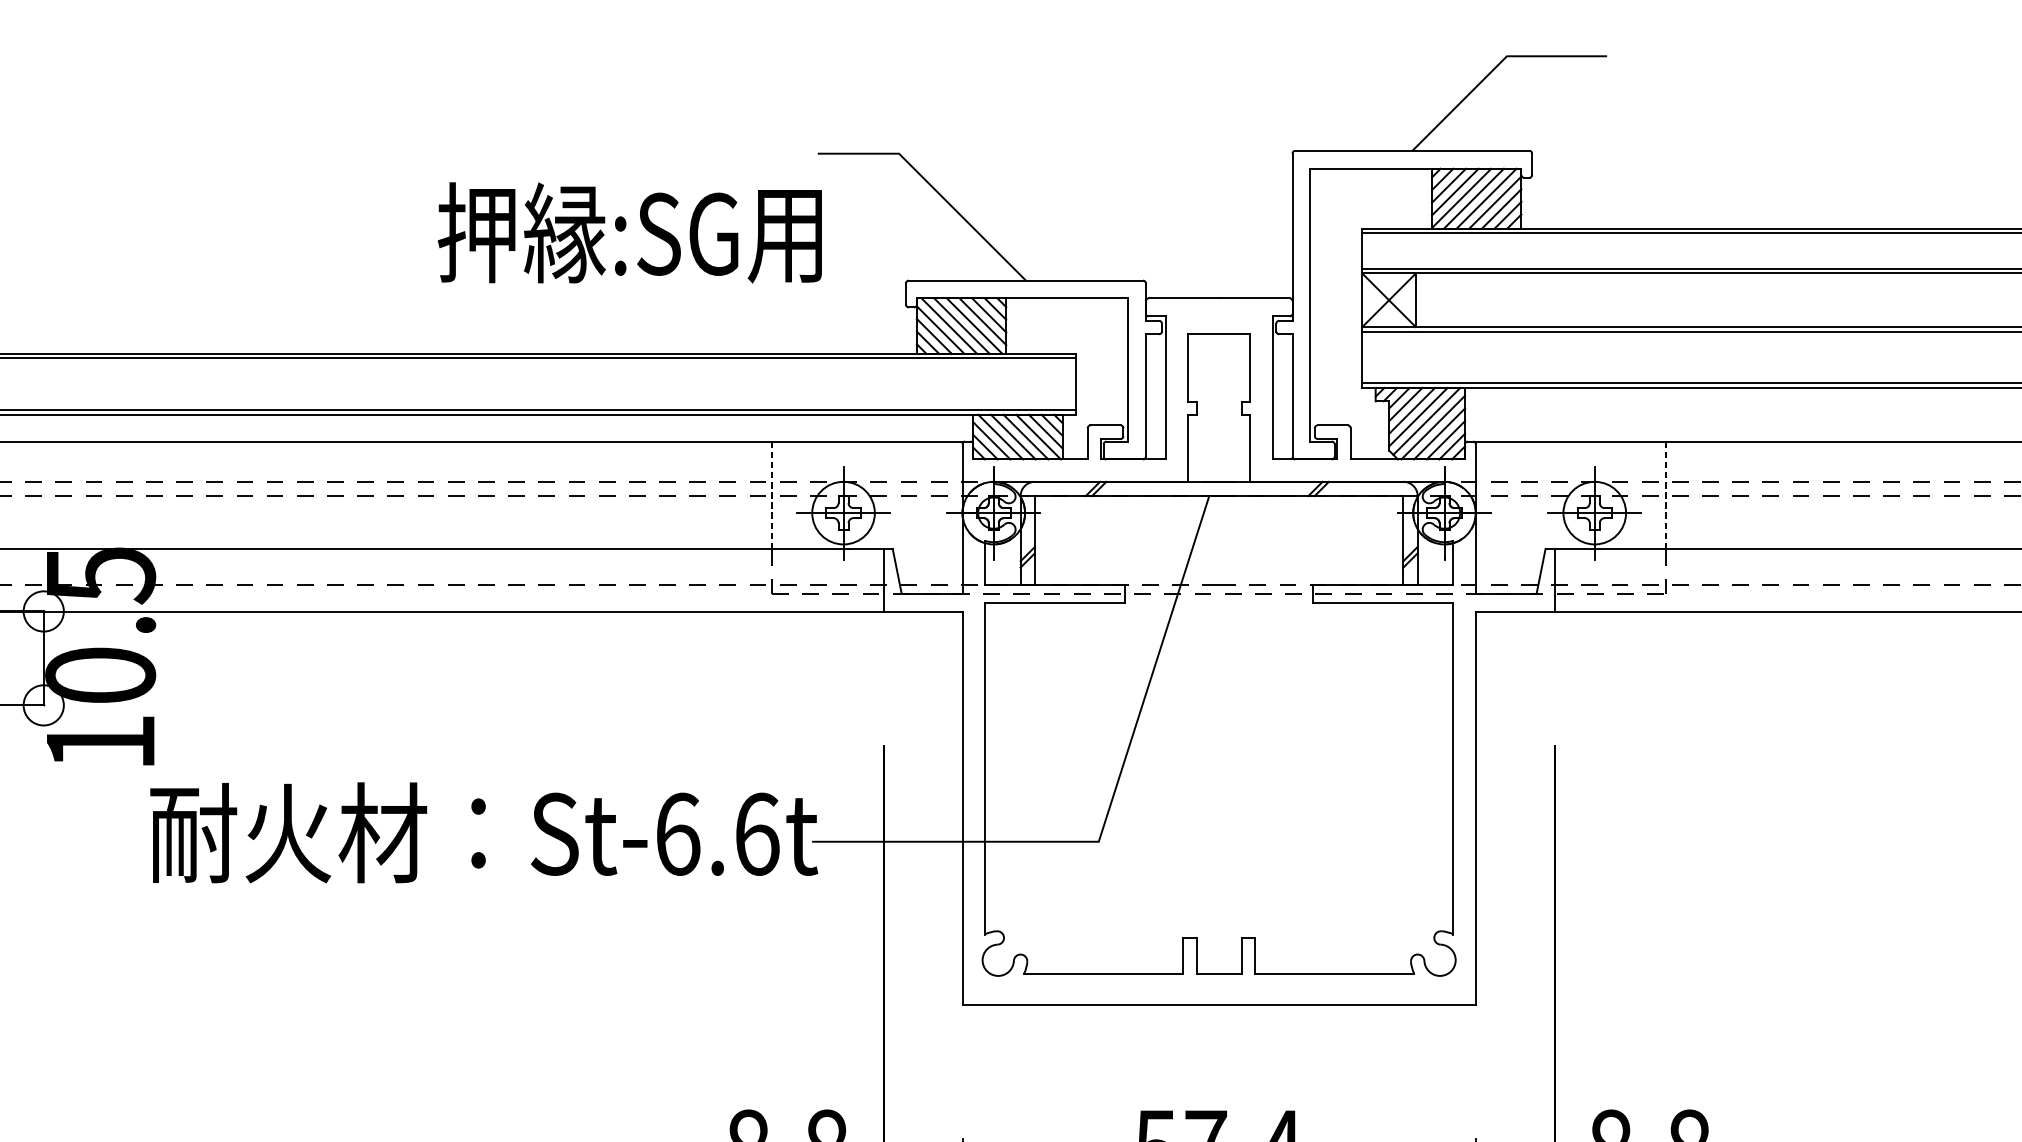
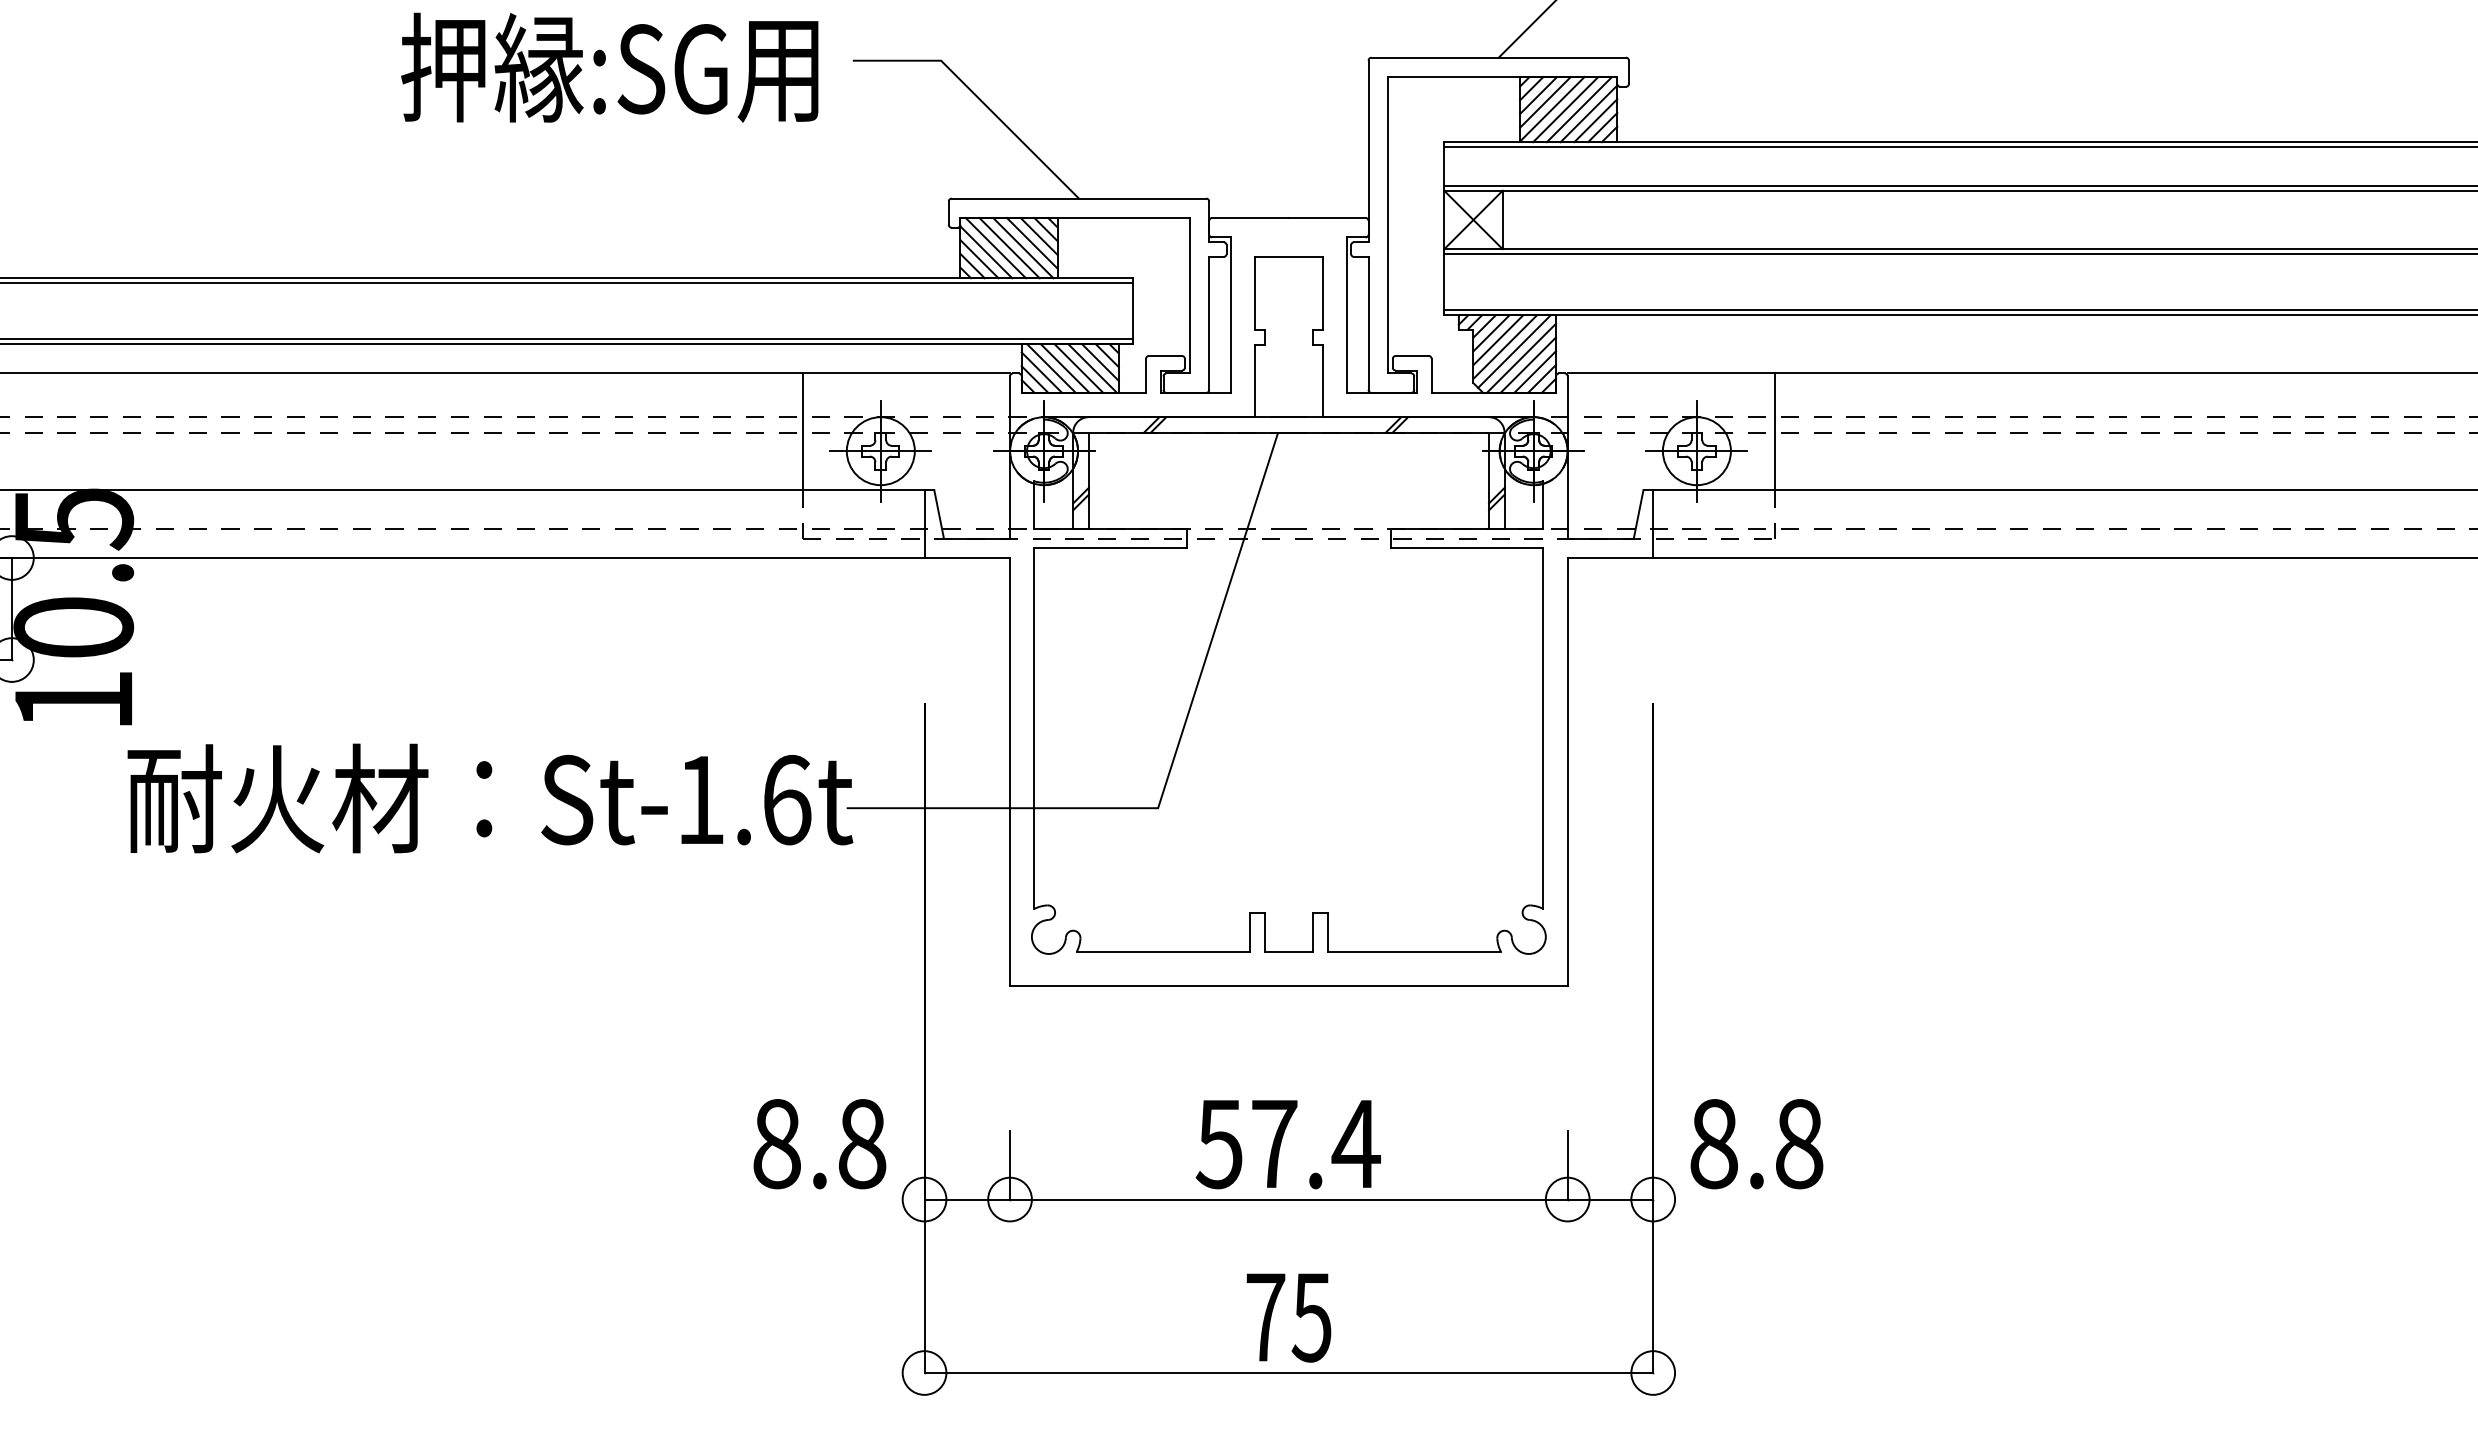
text: (629, 232) -> (609, 67), moved
line: (772, 495) -> (803, 432), dashed -> solid
line: (1666, 495) -> (1774, 432), dashed -> solid
text: (678, 833) -> (701, 799), St-6.6t -> St-1.6t

